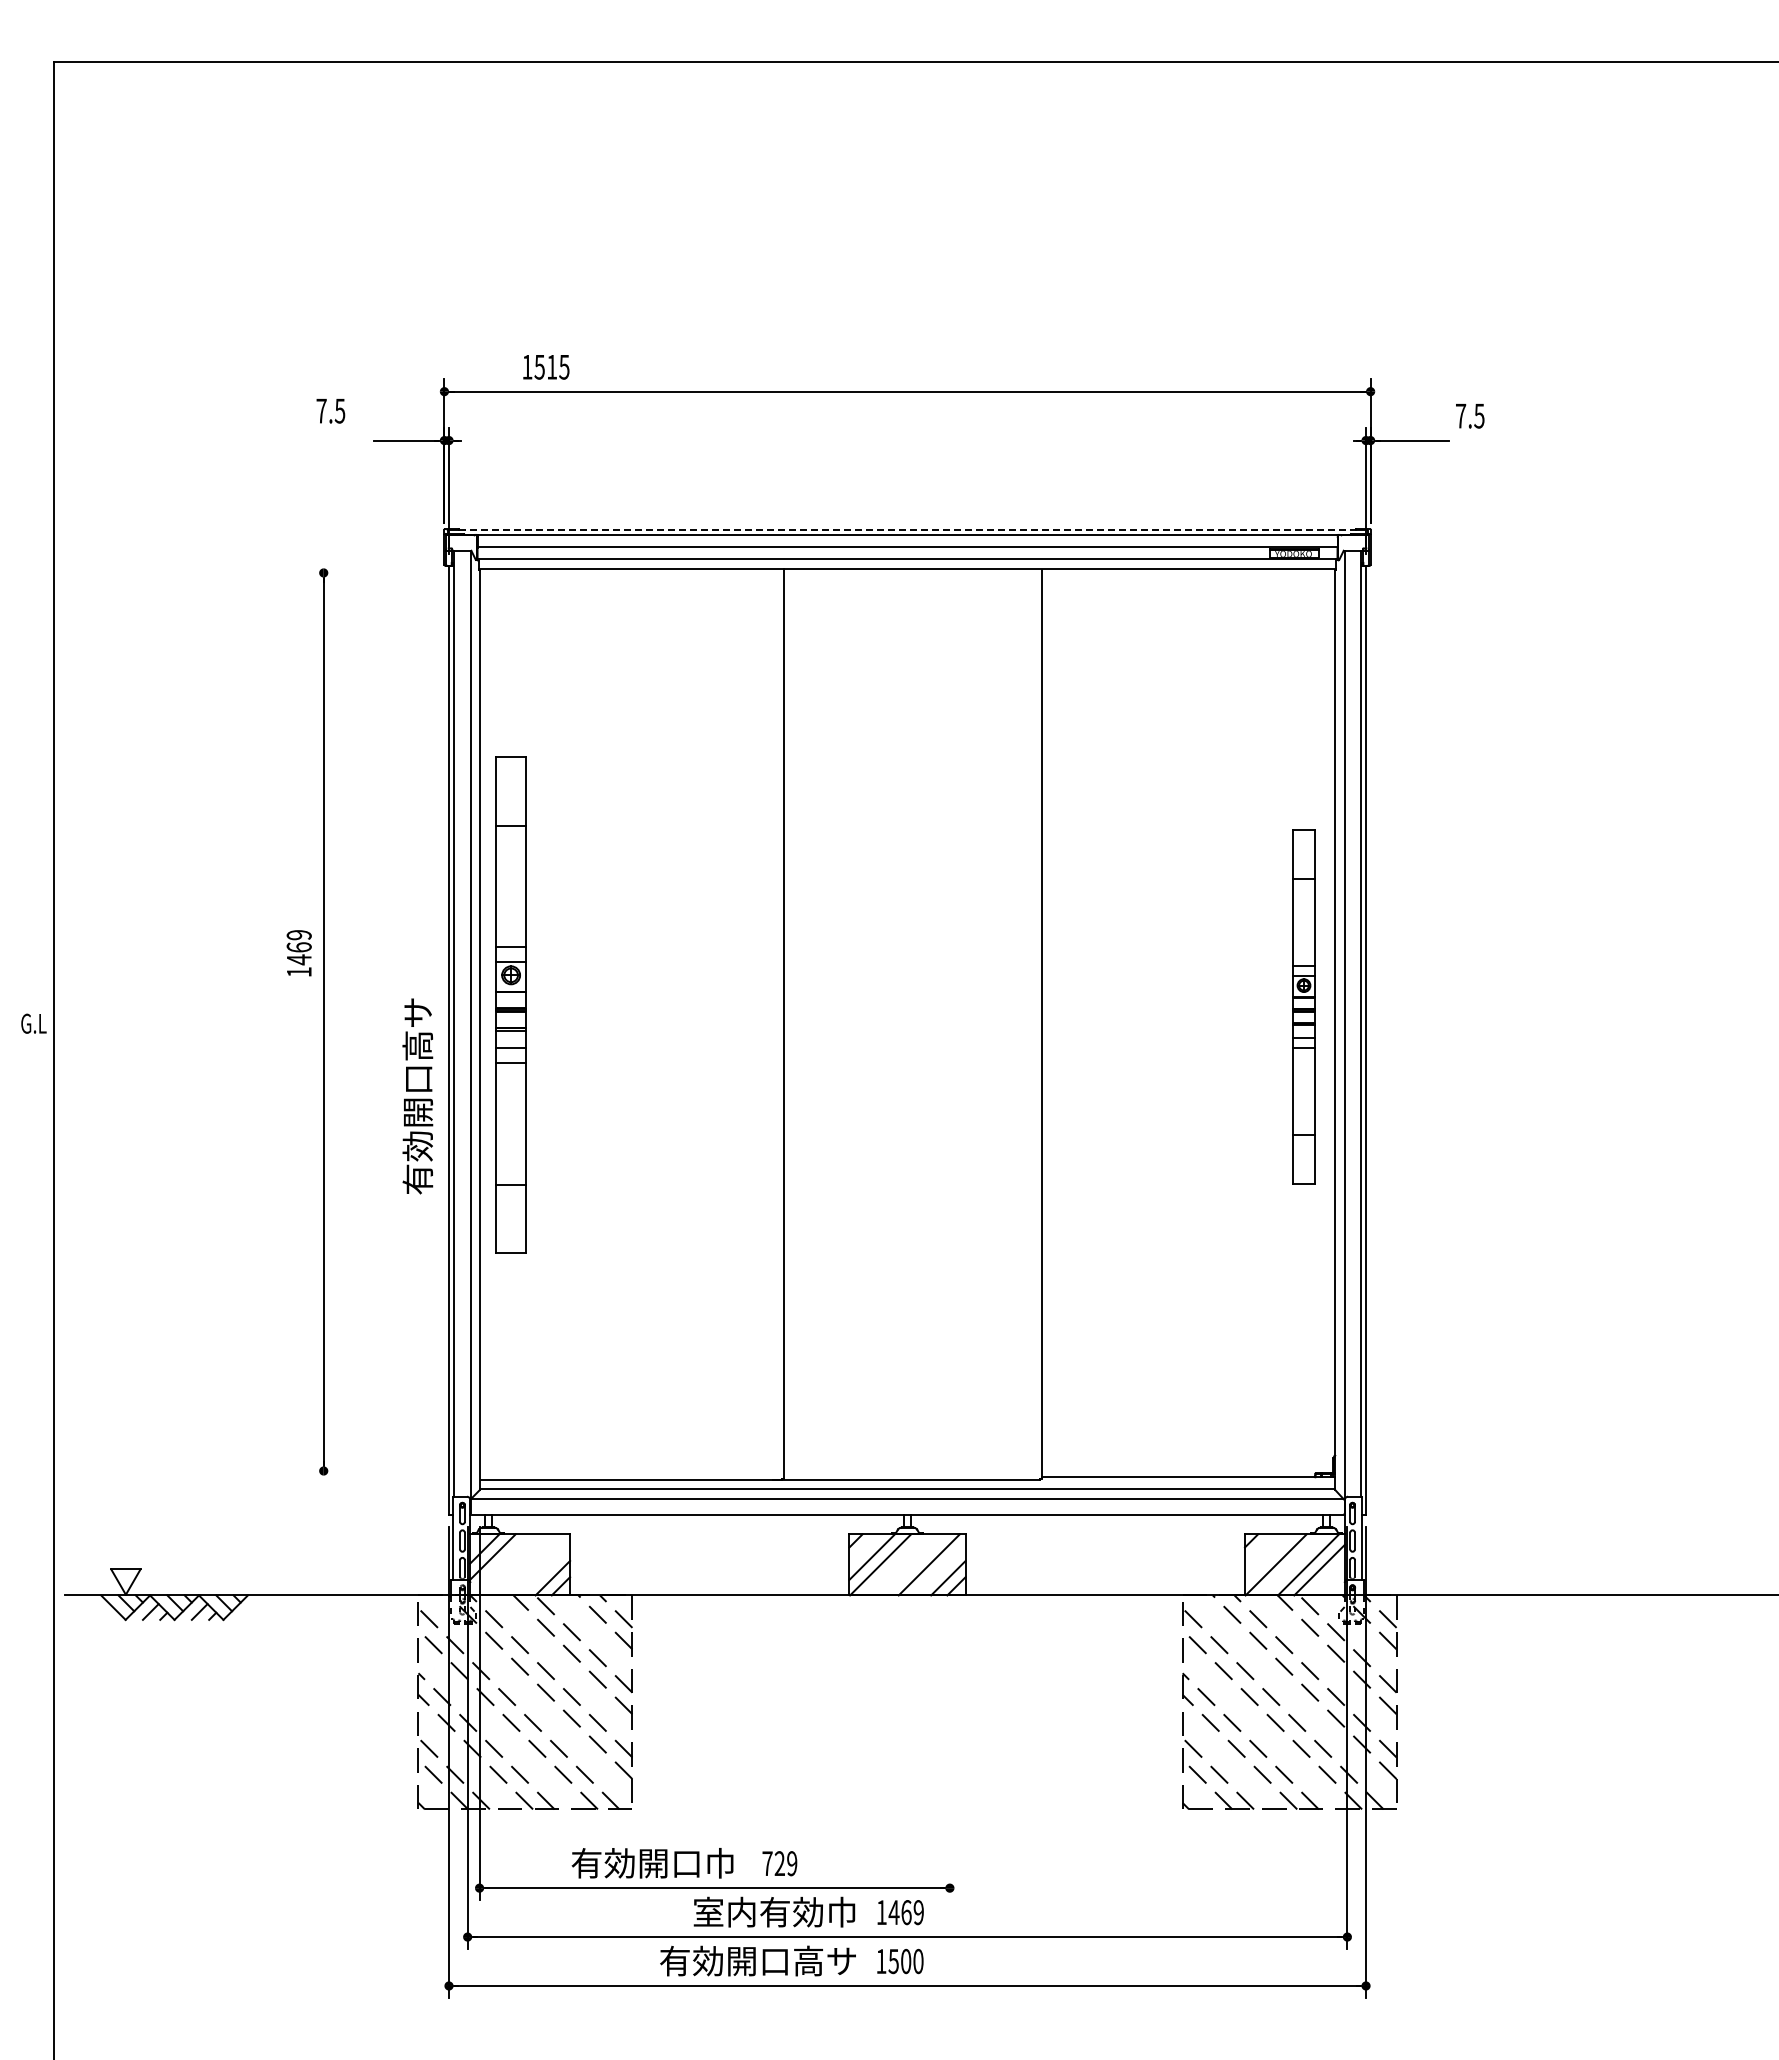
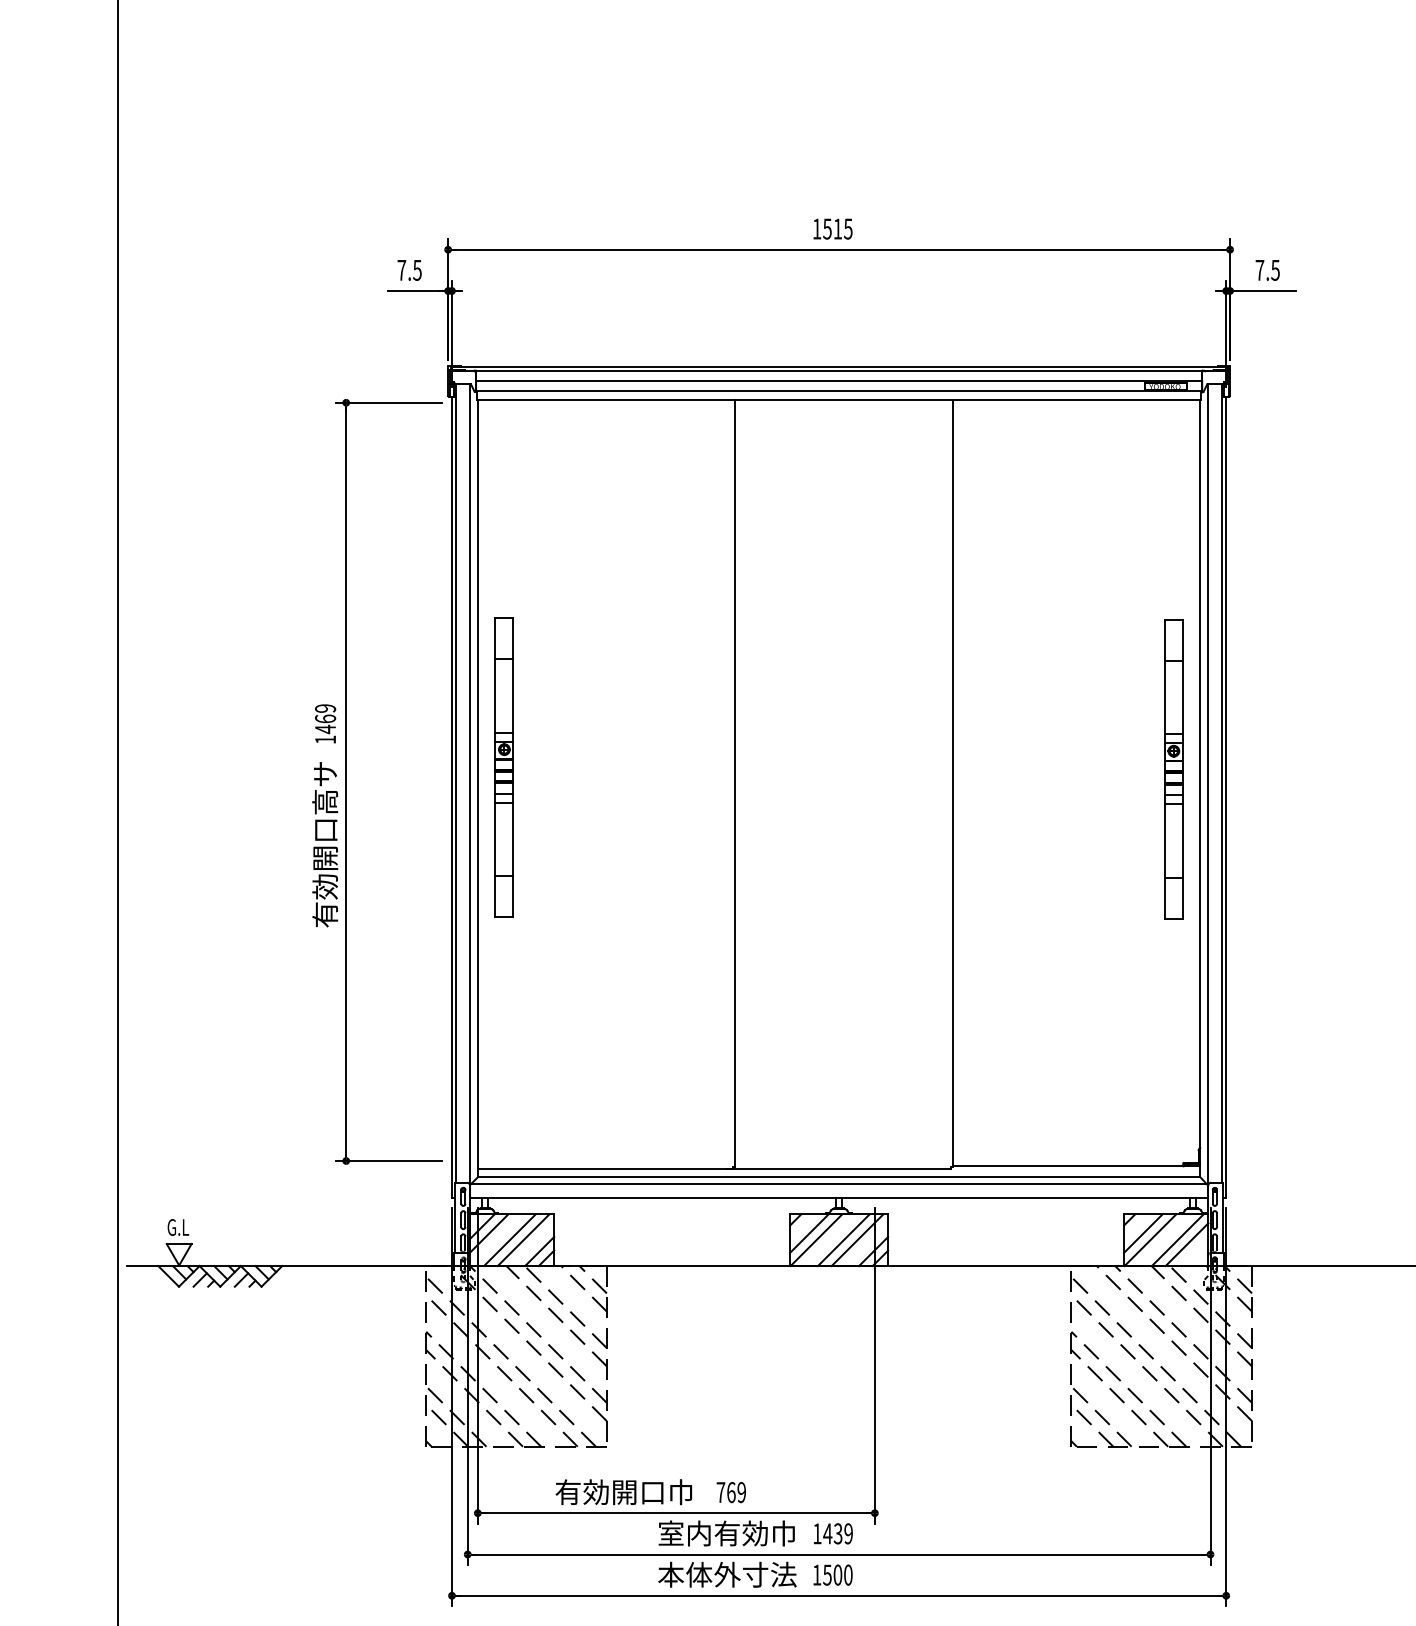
text: (546, 367) -> (833, 229), moved
text: (330, 411) -> (409, 270), moved
text: (1470, 416) -> (1267, 270), moved
line: (907, 530) -> (839, 366), dashed -> solid
line: (373, 572) -> (388, 402), added
part: (510, 1004) -> (503, 767), size x0.71
text: (33, 1023) -> (178, 1227), moved
text: (417, 1096) -> (324, 844), moved
line: (373, 1471) -> (388, 1161), added
line: (1267, 1556) -> (1143, 1233), added
line: (517, 1564) -> (509, 1239), added
line: (533, 1564) -> (523, 1239), added
line: (912, 1564) -> (843, 1239), added
line: (949, 1713) -> (874, 1365), added
text: (779, 1863) -> (731, 1492), 729 -> 769
text: (906, 1912) -> (838, 1533), 1469 -> 1439
text: (758, 1960) -> (713, 1574), 有効開口高サ -> 本体外寸法

